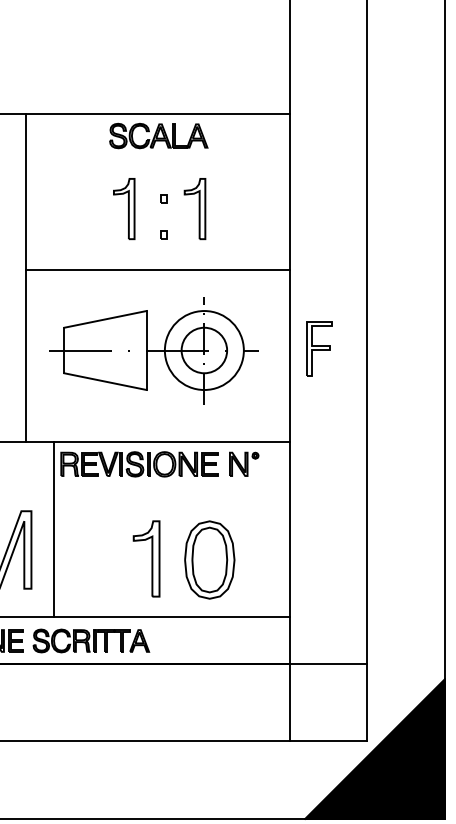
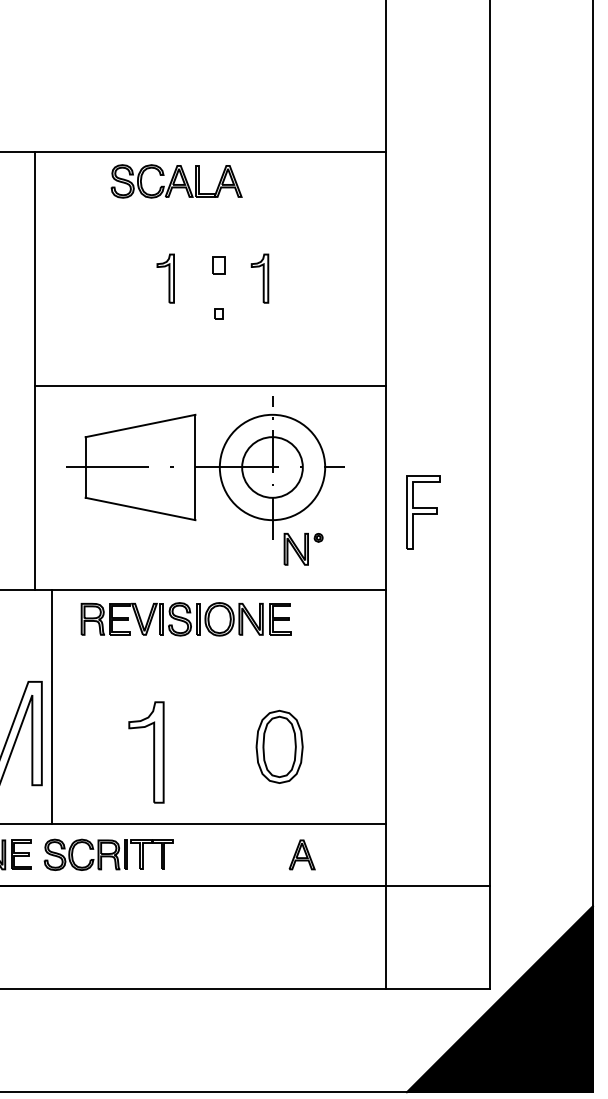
part: (158, 136) -> (176, 181), moved
part: (163, 199) -> (218, 265), size x1.6
part: (124, 208) -> (165, 278), size x0.6
part: (194, 208) -> (259, 278), size x0.6
line: (157, 270) -> (210, 385), moved
part: (319, 349) -> (423, 512), moved
part: (244, 463) -> (303, 548), moved
line: (54, 529) -> (52, 706), moved
part: (151, 558) -> (153, 752), moved
part: (209, 559) -> (279, 746), size x0.7
part: (139, 640) -> (301, 854), moved

